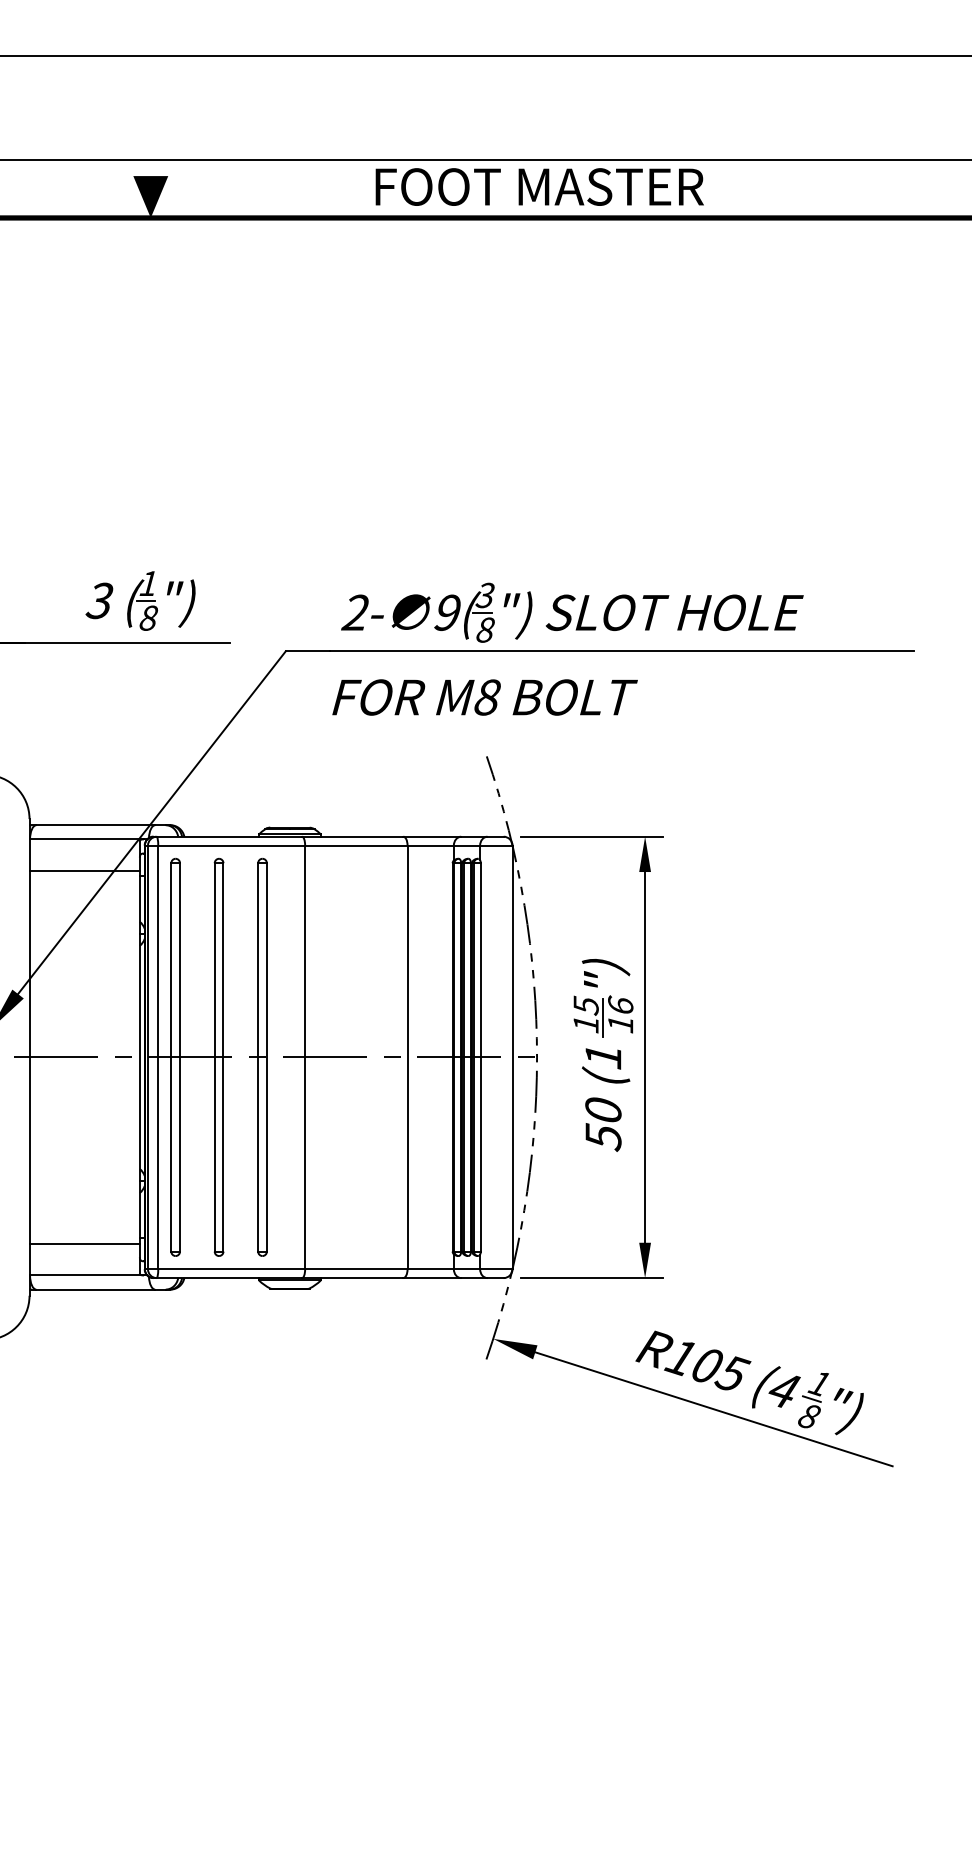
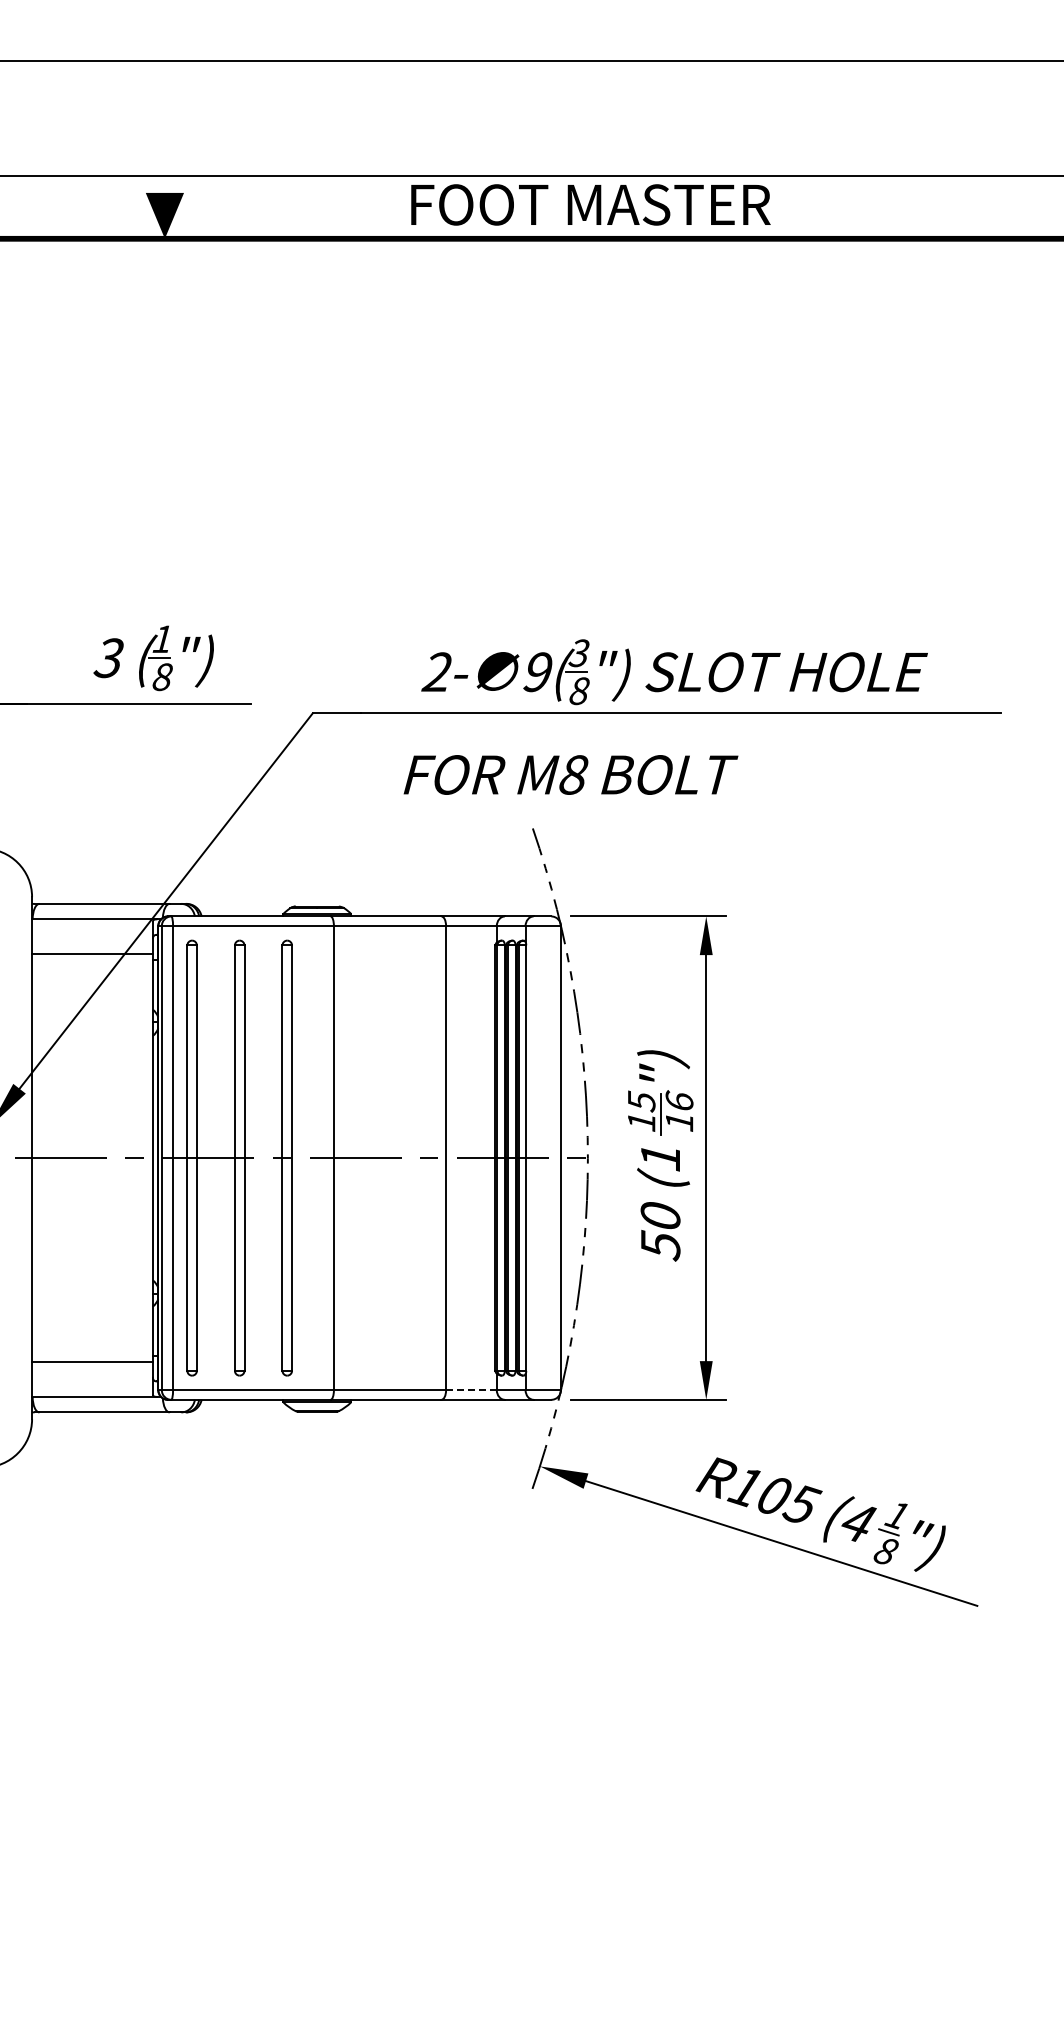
part: (572, 613) -> (674, 672), moved
text: (484, 697) -> (570, 774), moved
line: (429, 1269) -> (470, 1390), solid -> dashed

